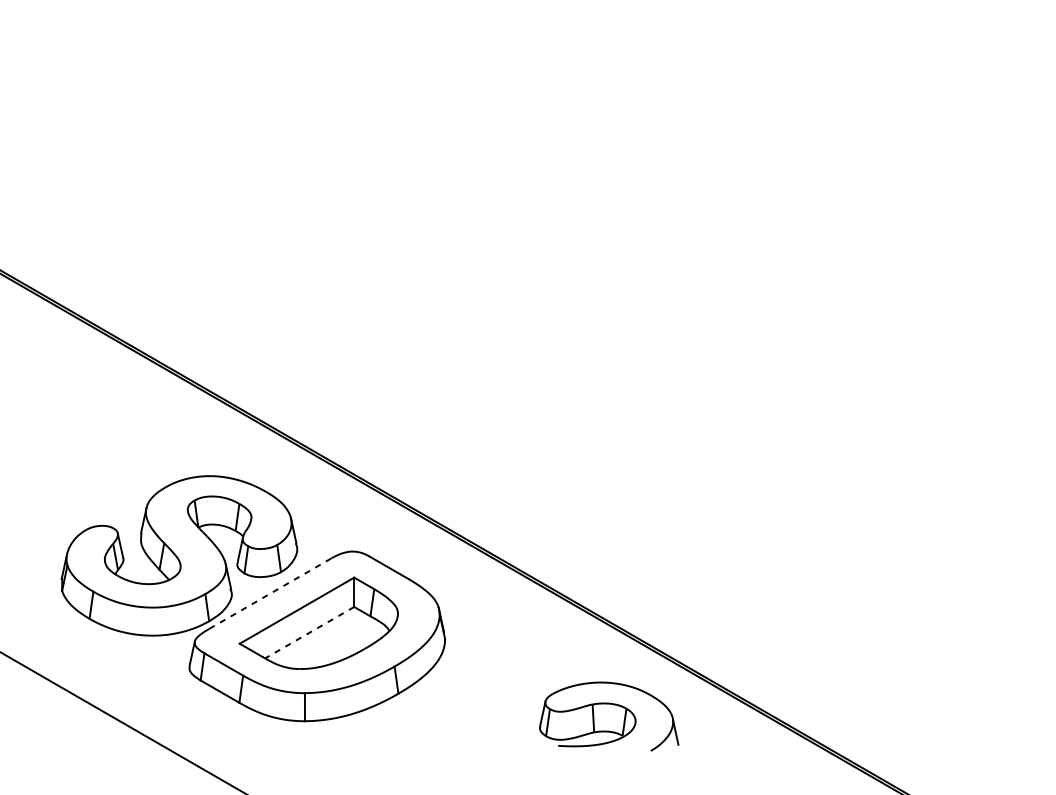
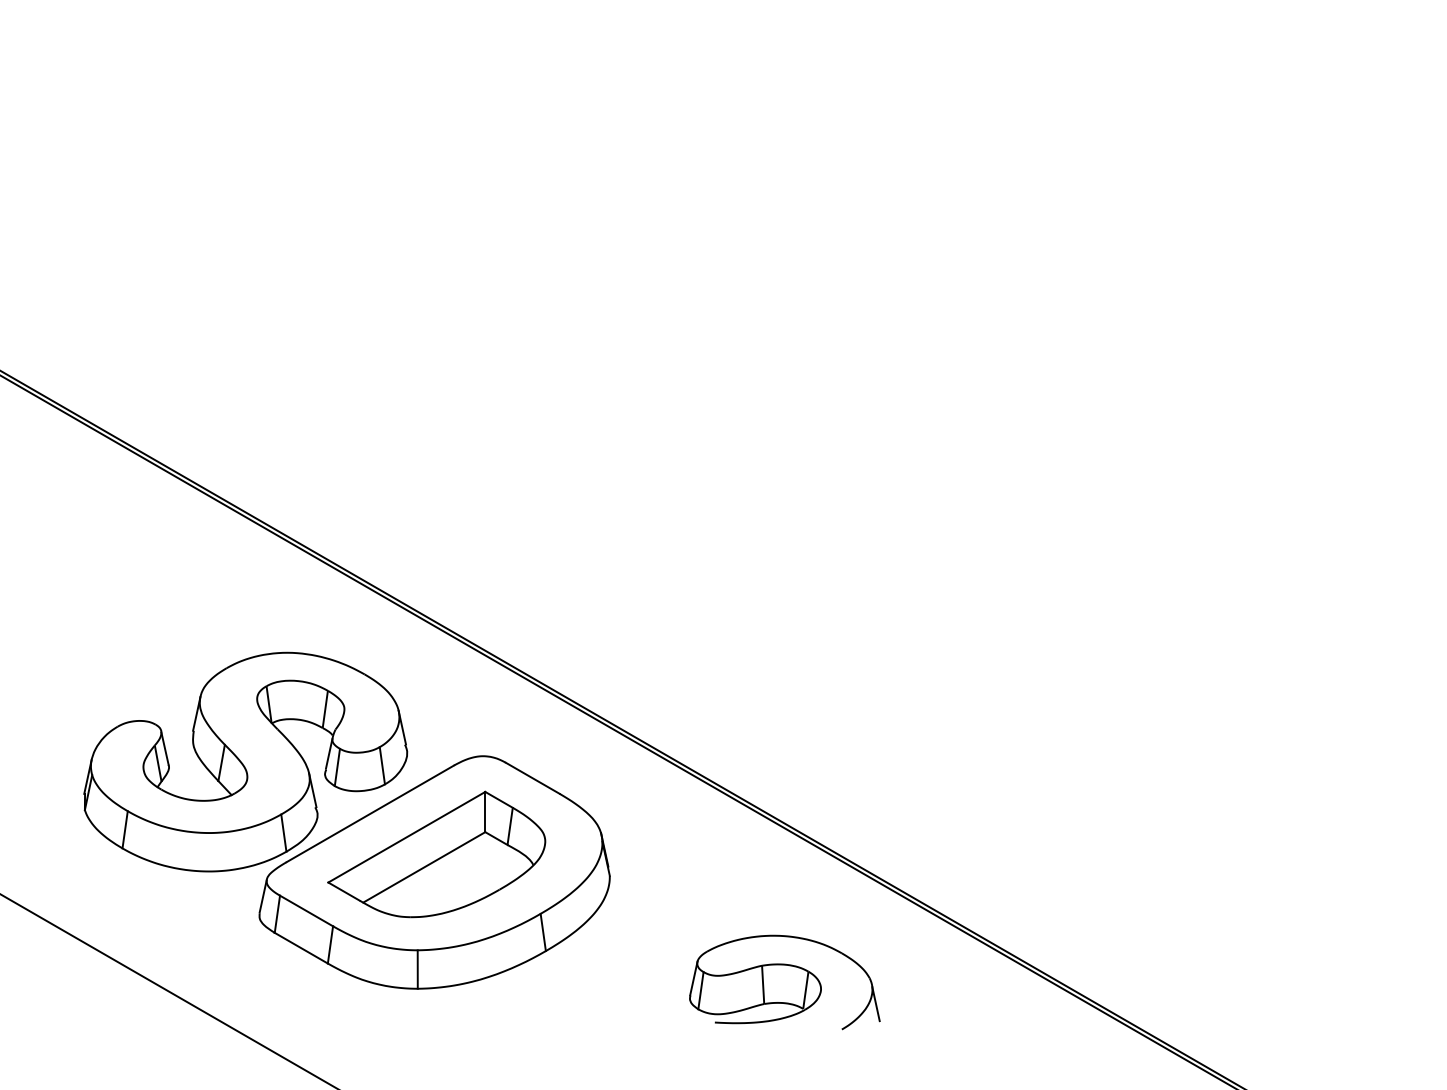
line: (270, 593) -> (370, 813), dashed -> solid
line: (309, 632) -> (423, 867), dashed -> solid
part: (608, 716) -> (784, 982), moved

